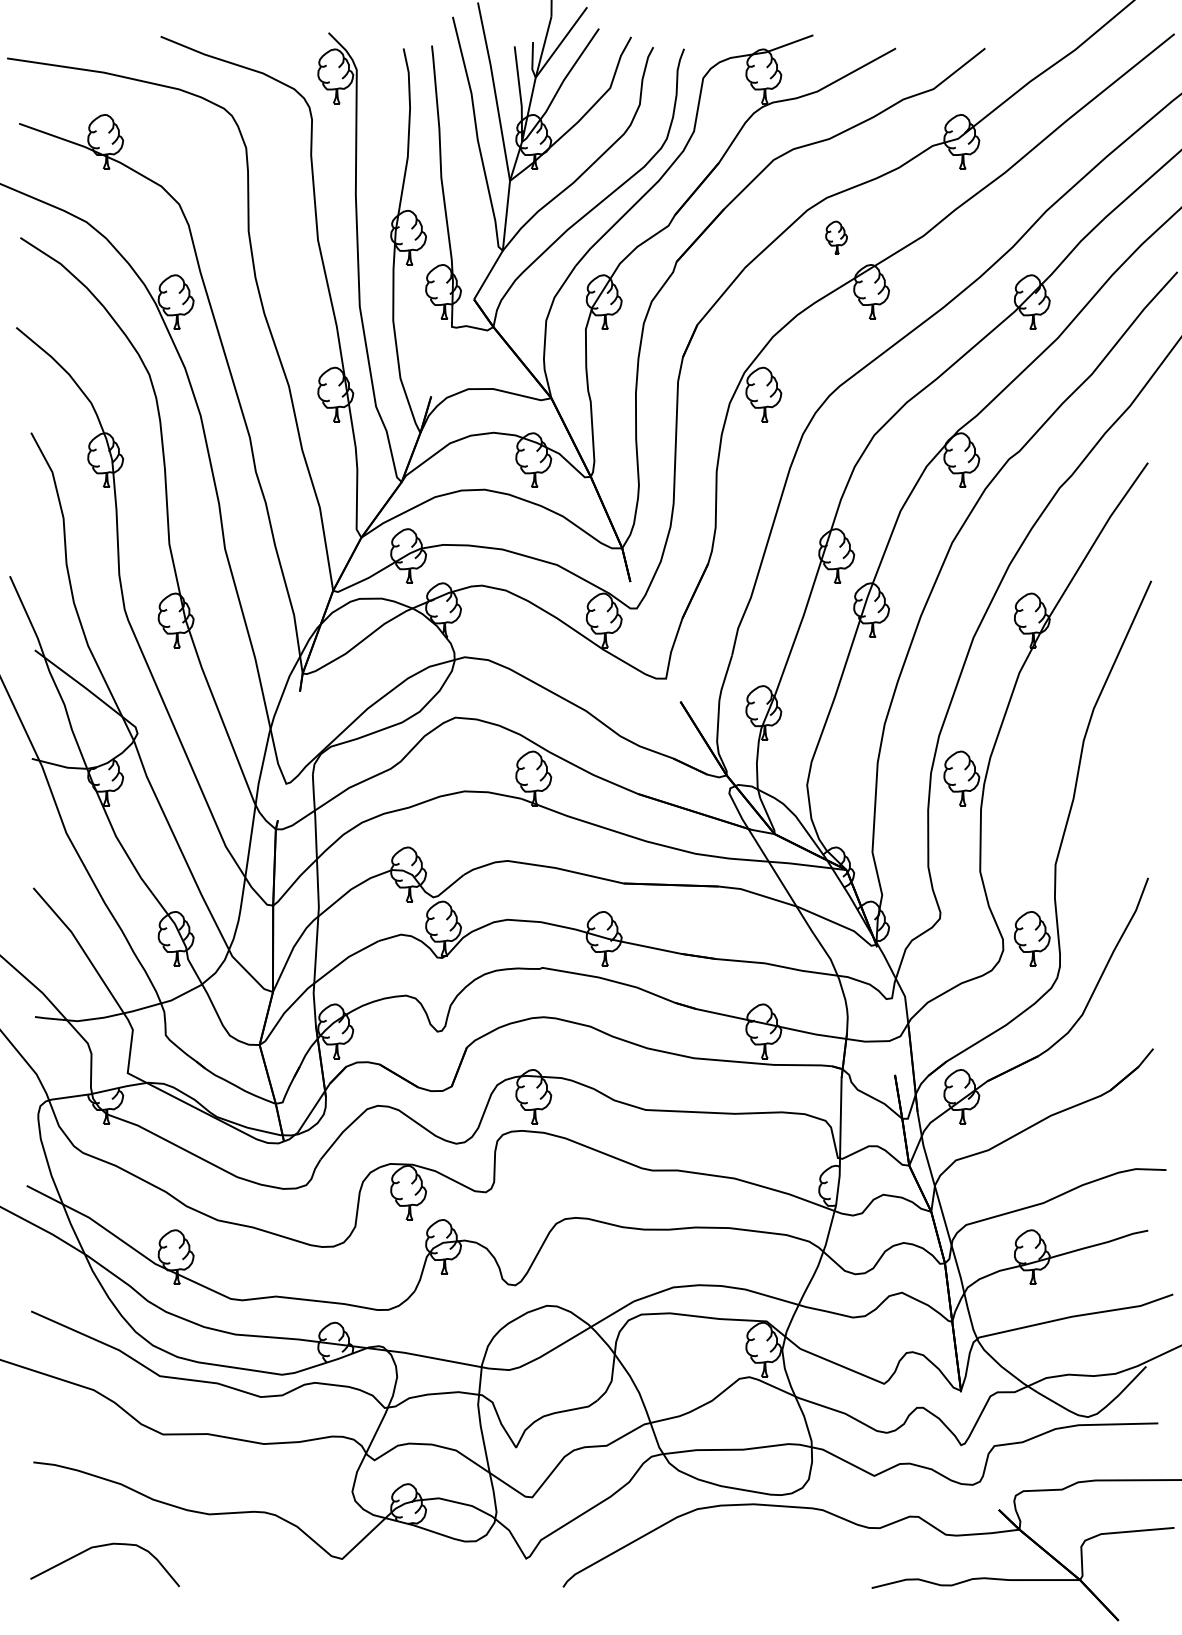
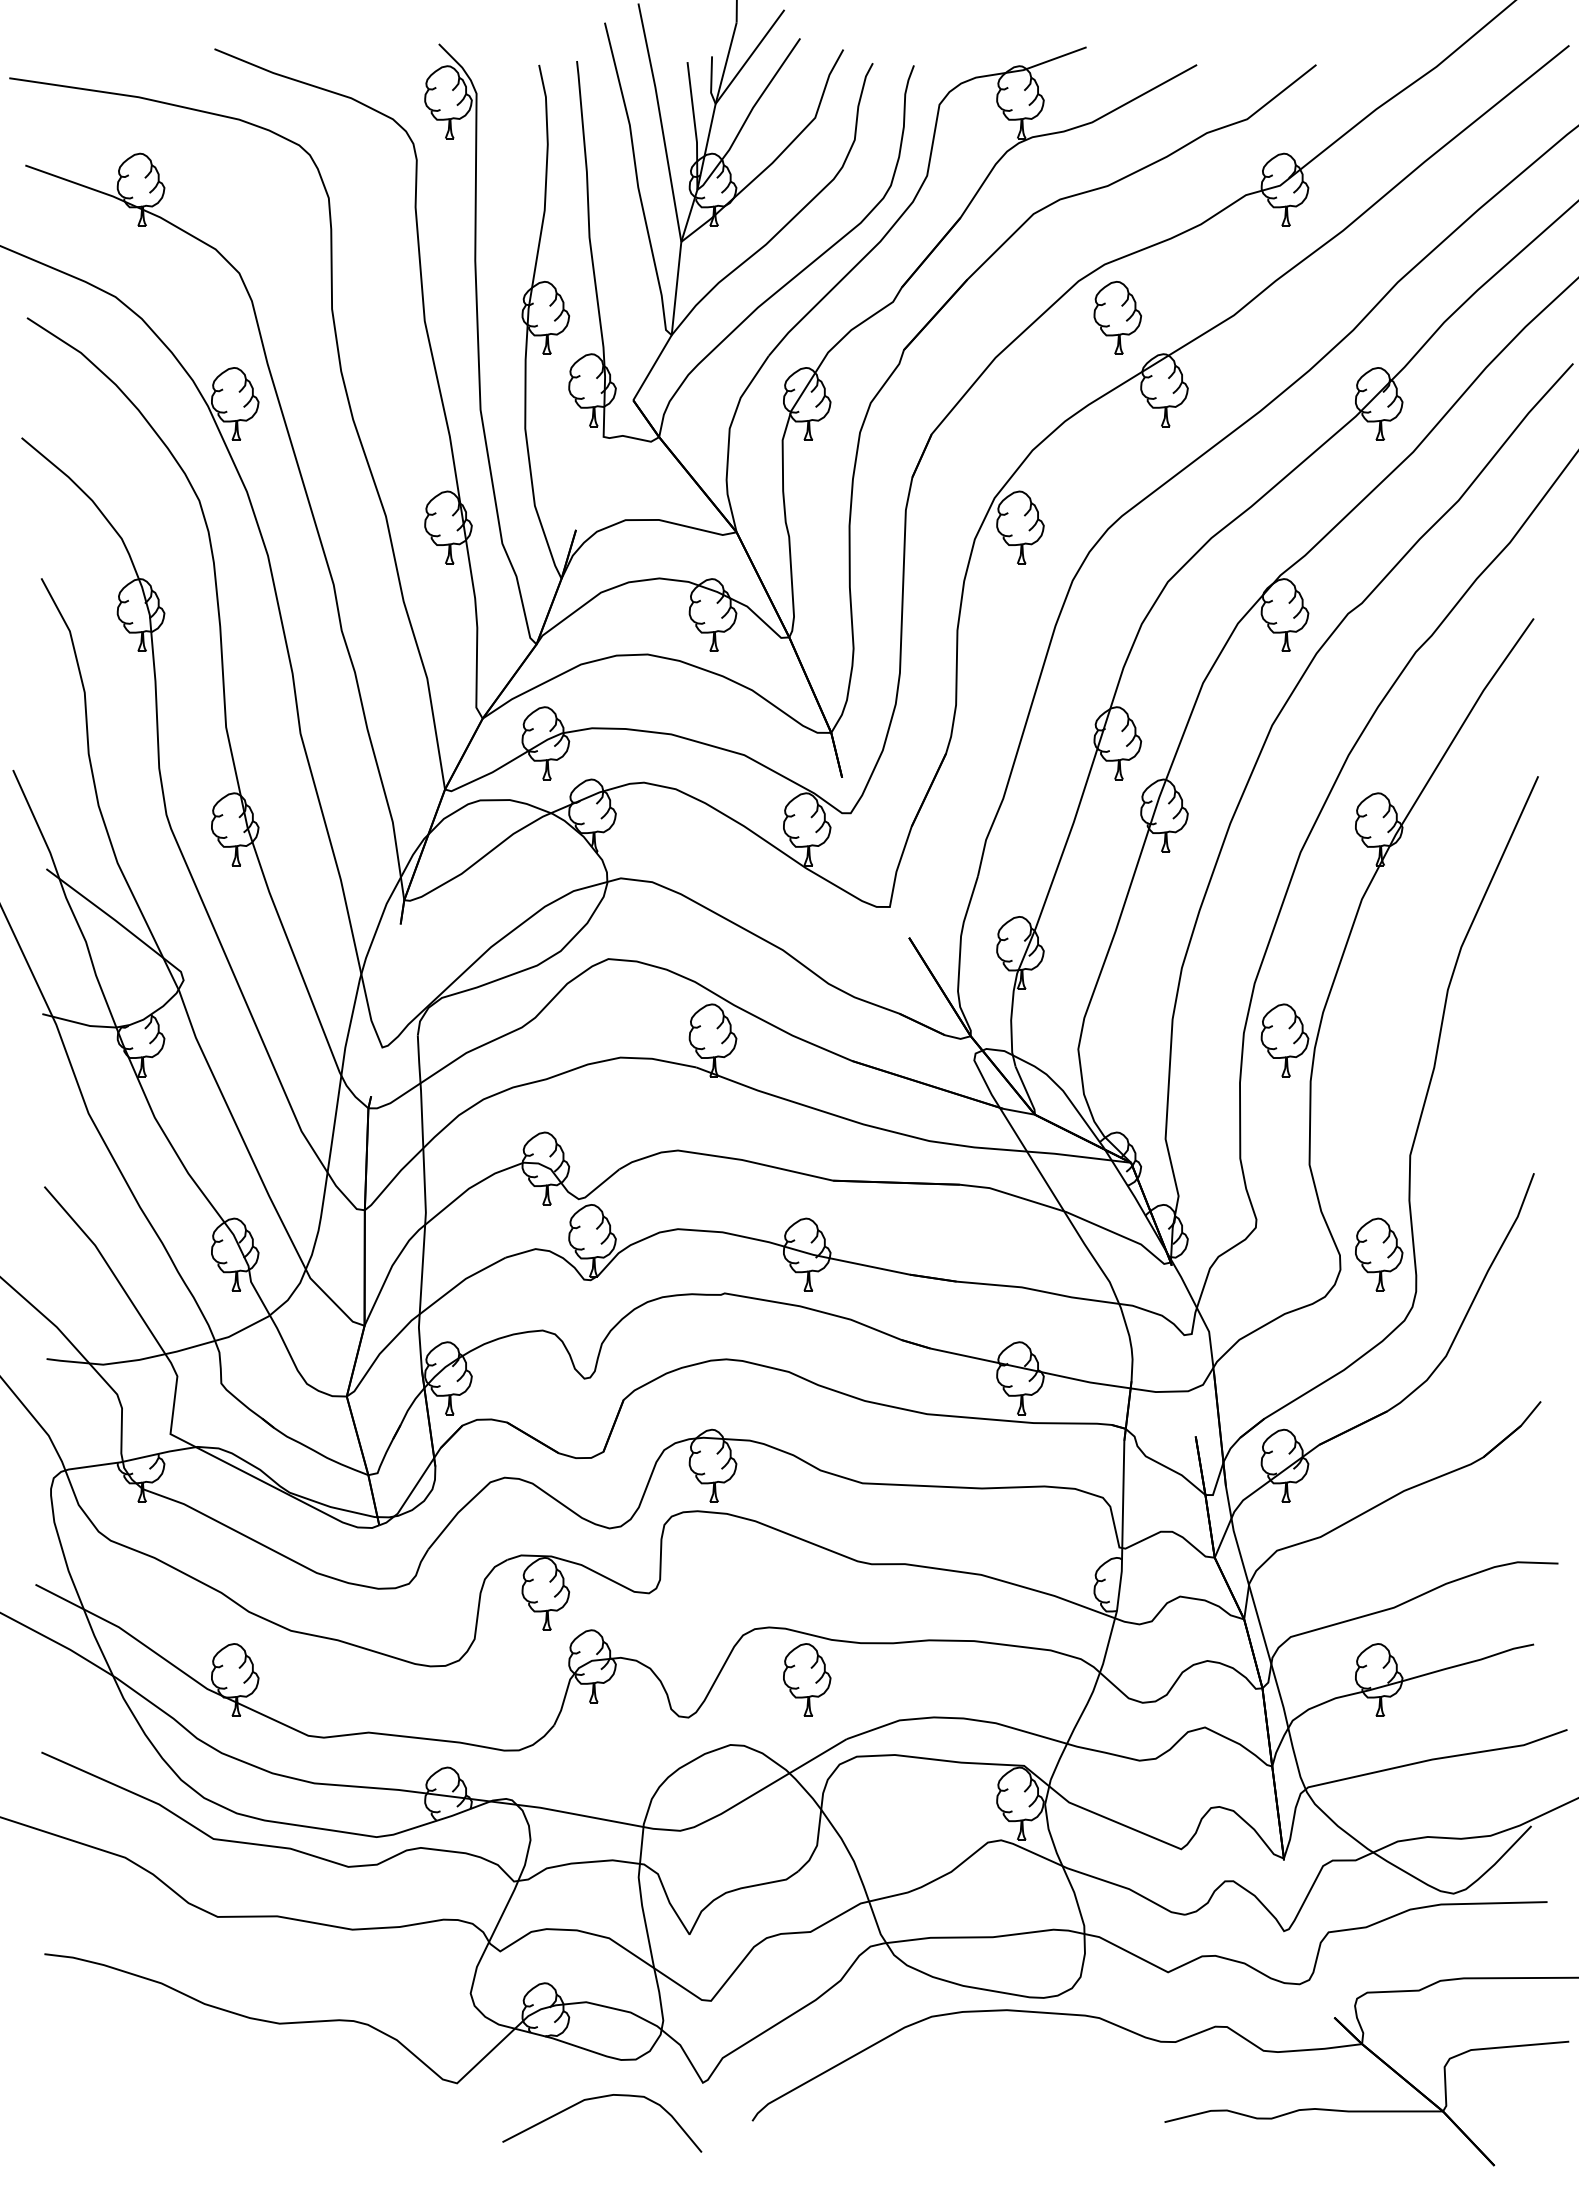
part: (836, 237) -> (1117, 317), size x1.67
part: (604, 1256) -> (807, 1679), added
curve: (103, 1546) -> (599, 2098), moved

